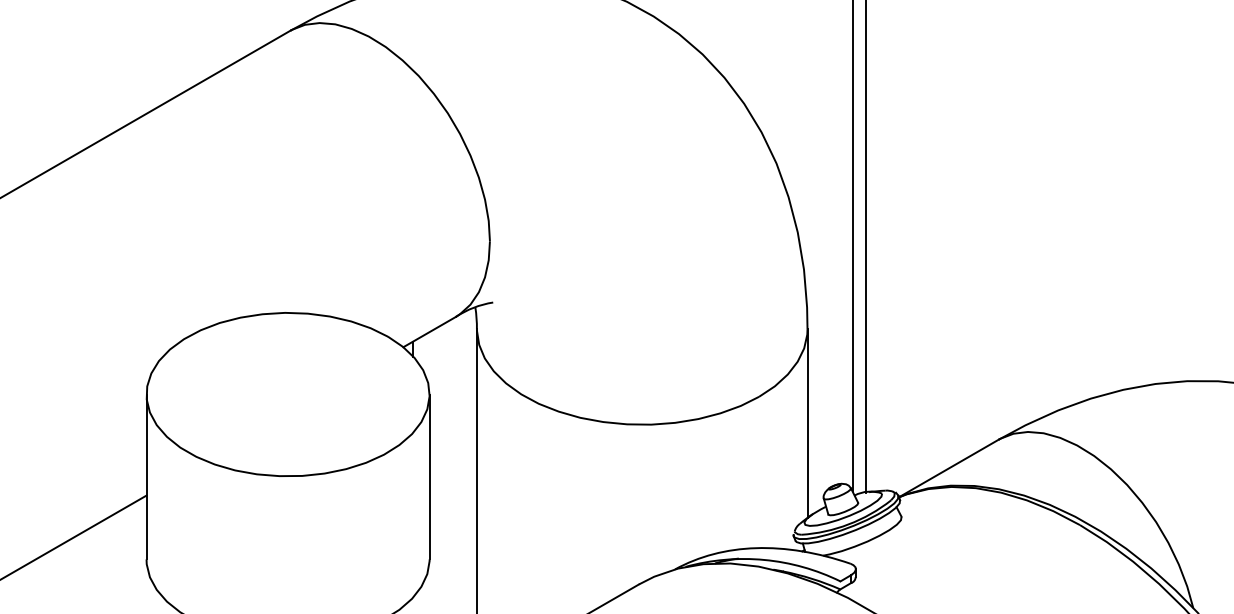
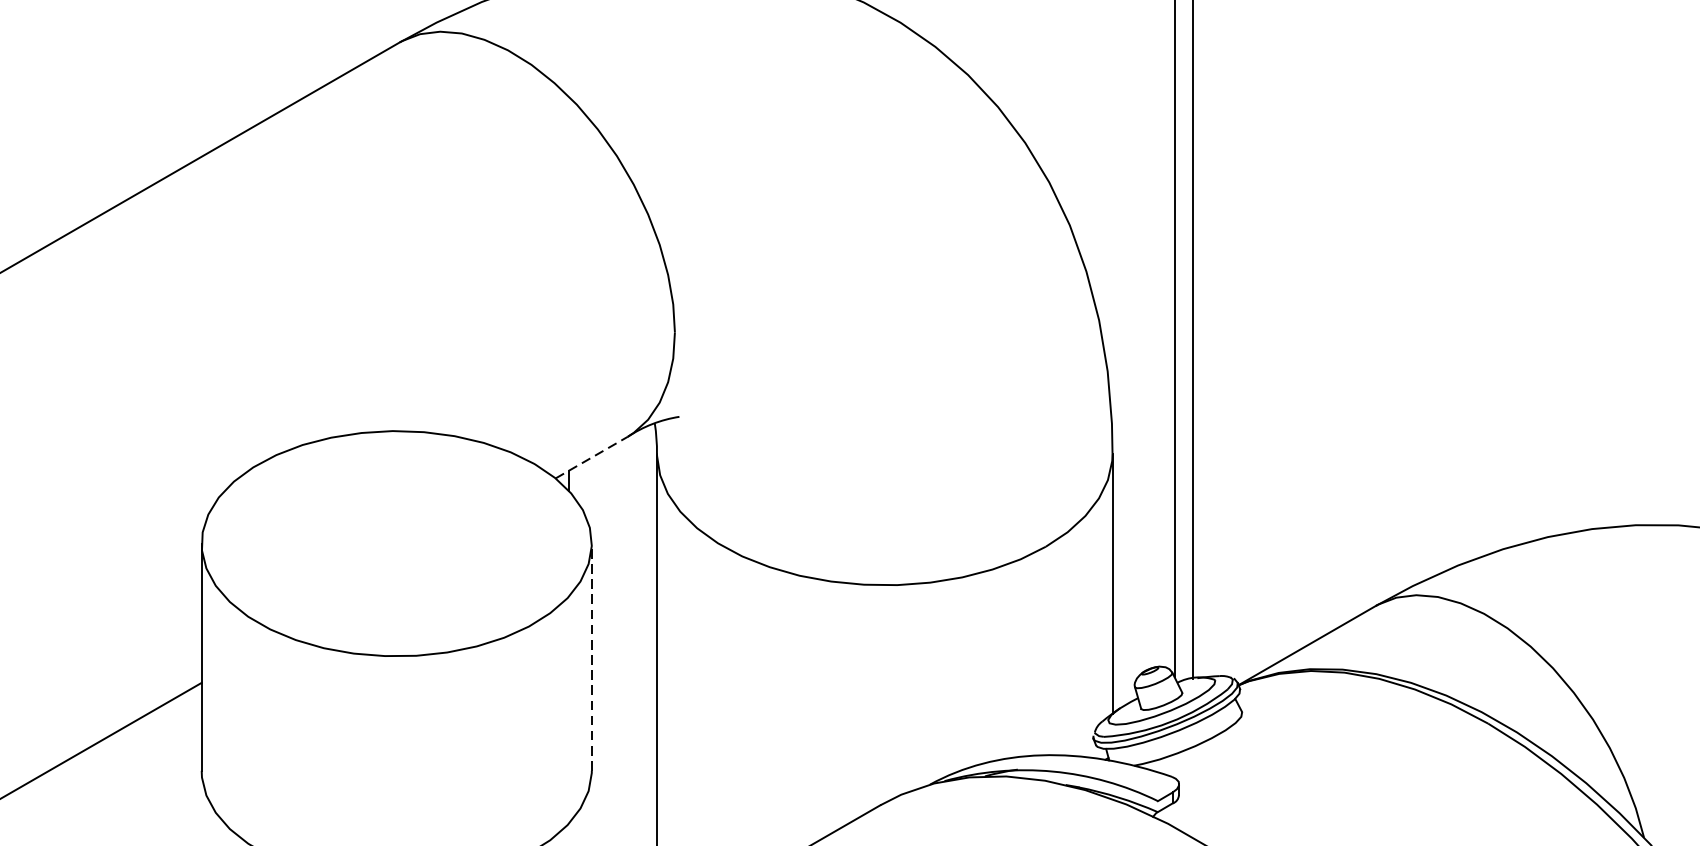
line: (429, 331) -> (591, 456), solid -> dashed
line: (429, 476) -> (591, 656), solid -> dashed

